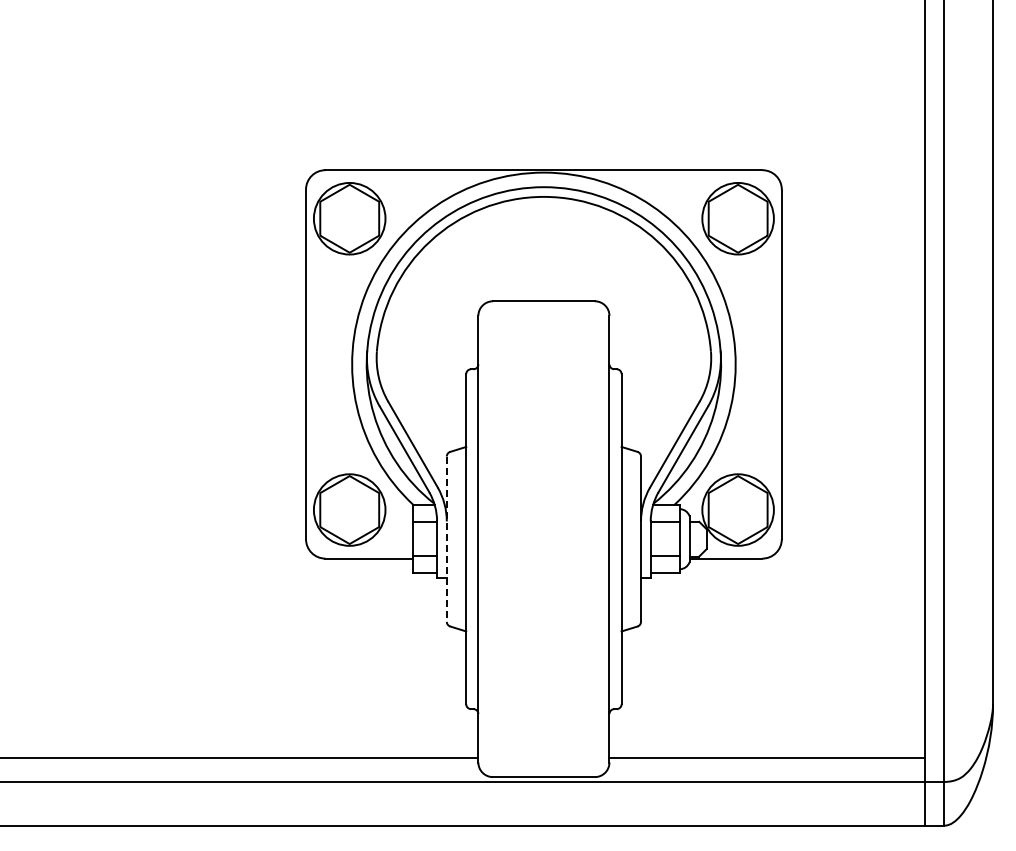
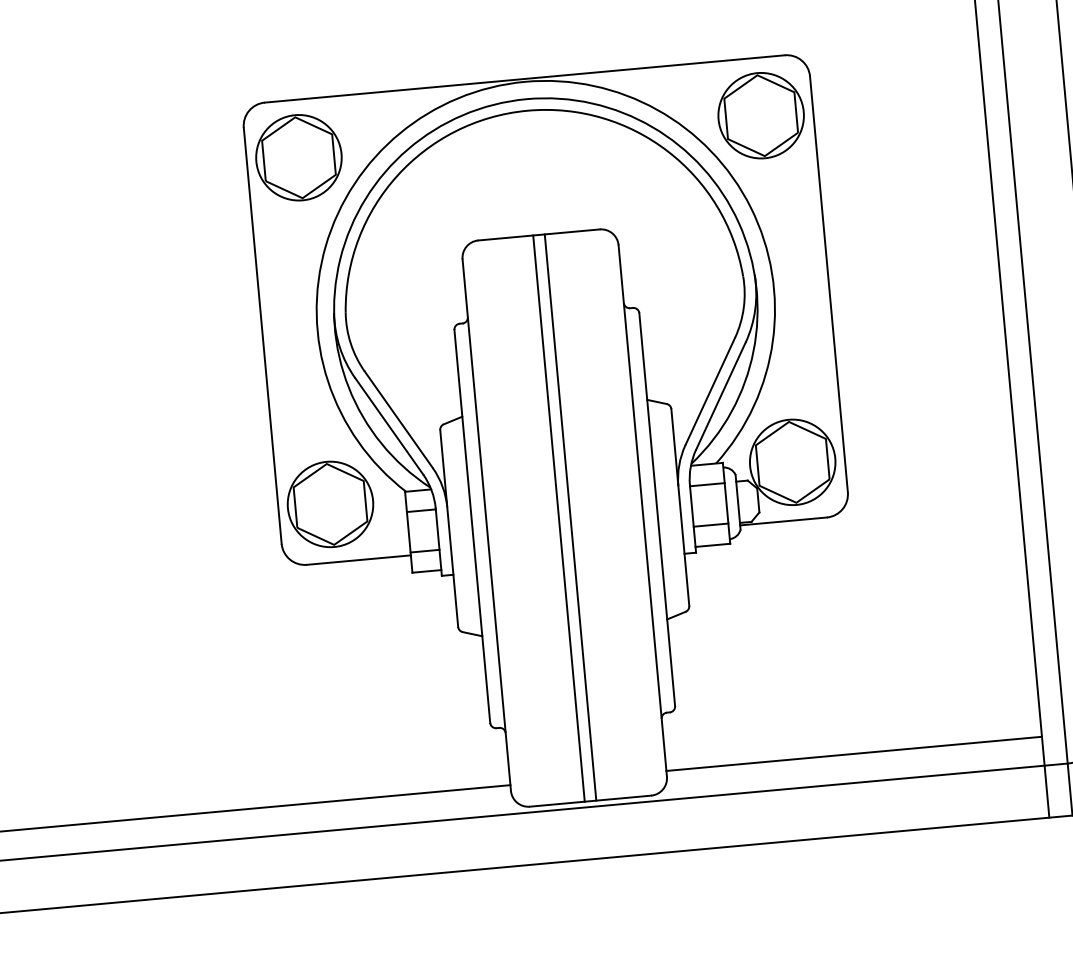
line: (446, 539) -> (448, 528), dashed -> solid
line: (539, 539) -> (559, 518), added
line: (548, 539) -> (570, 517), added

